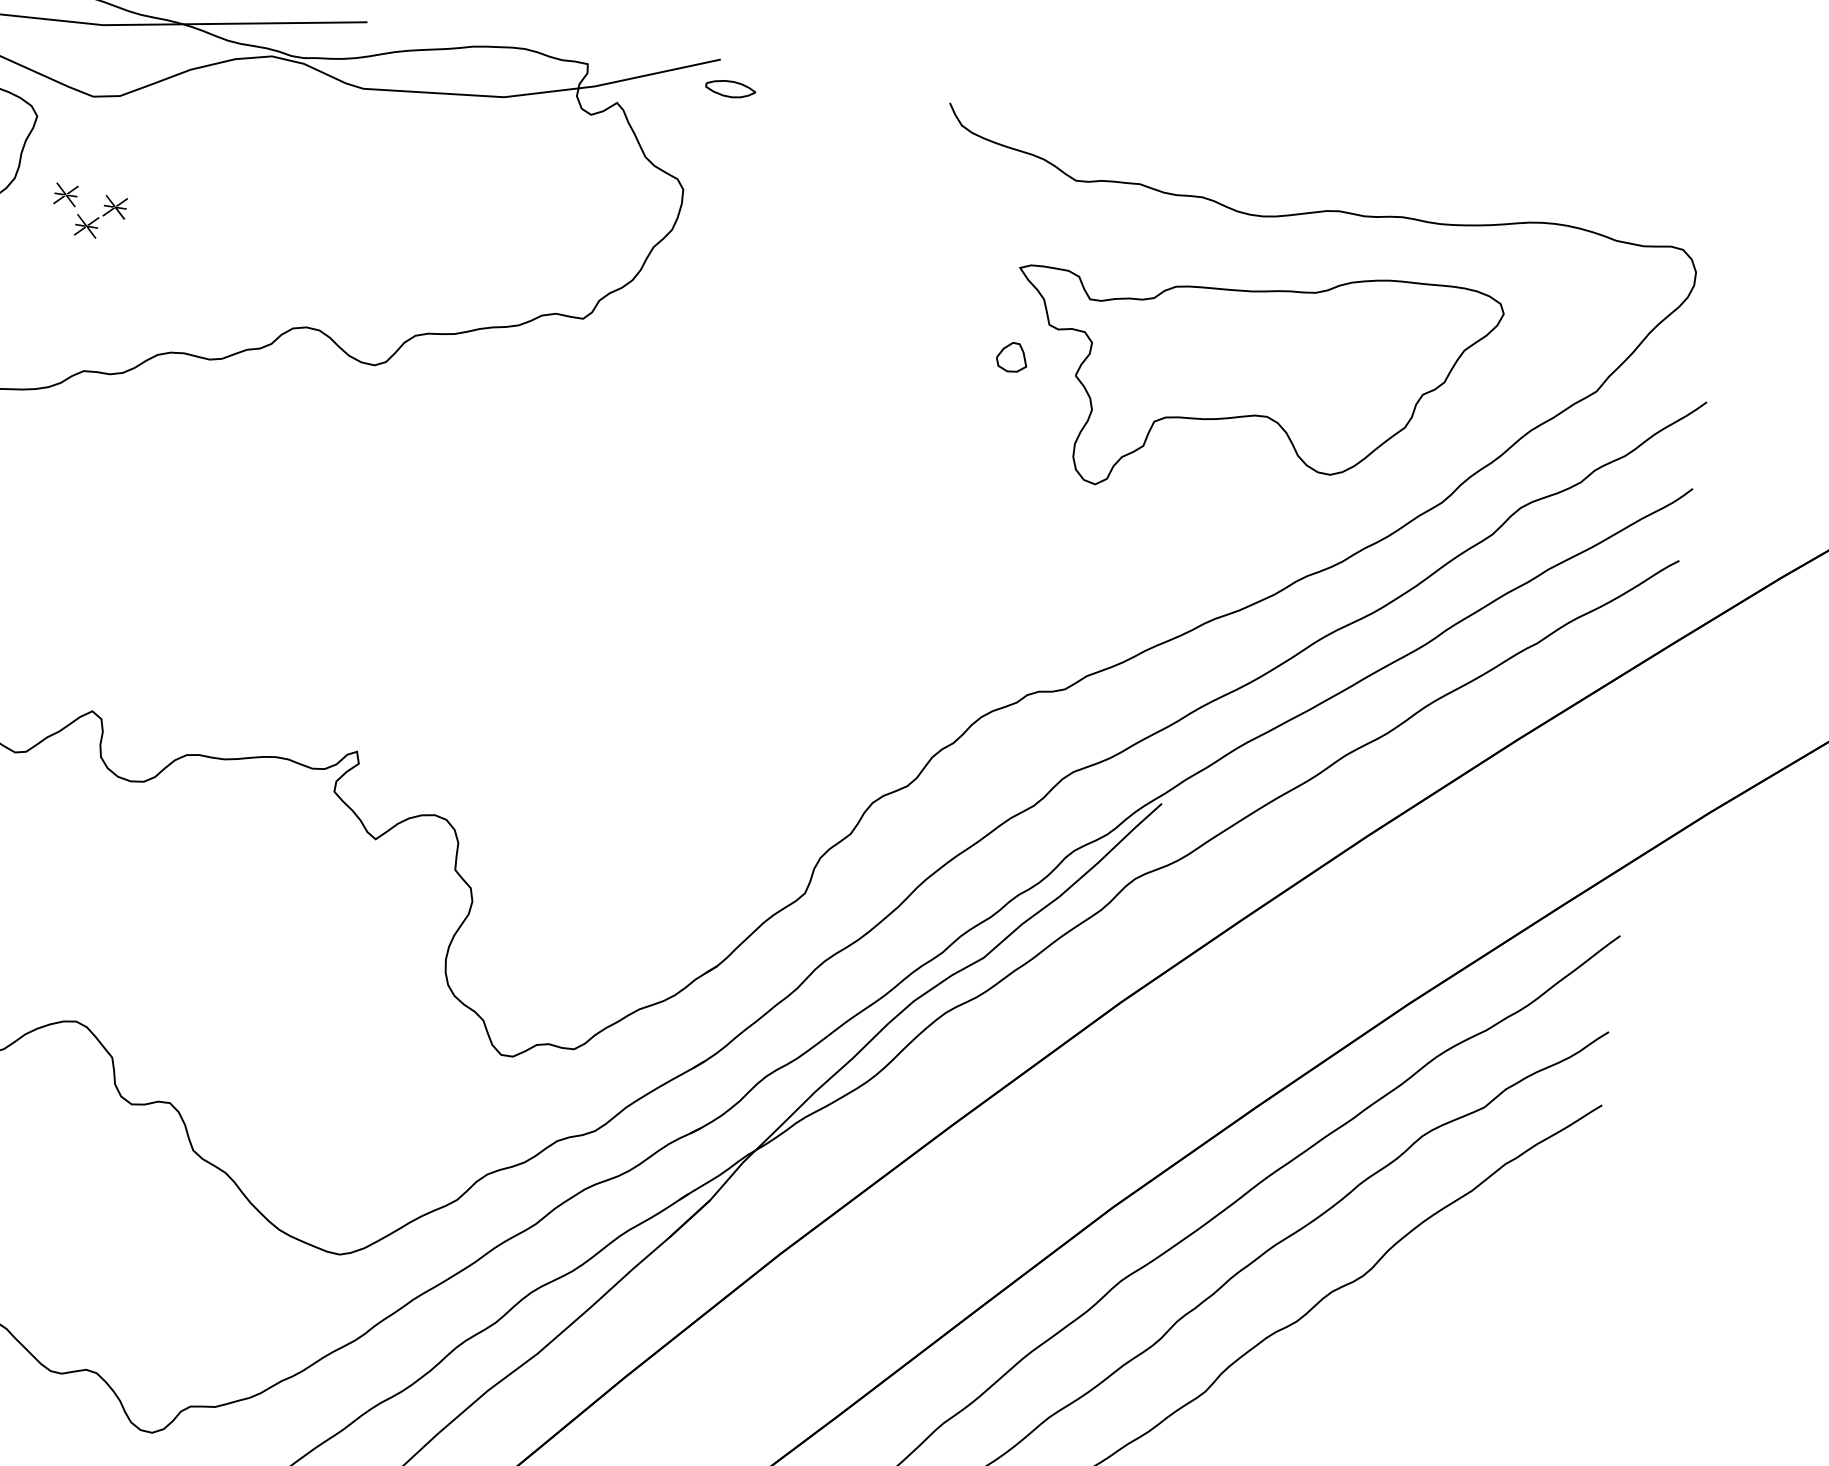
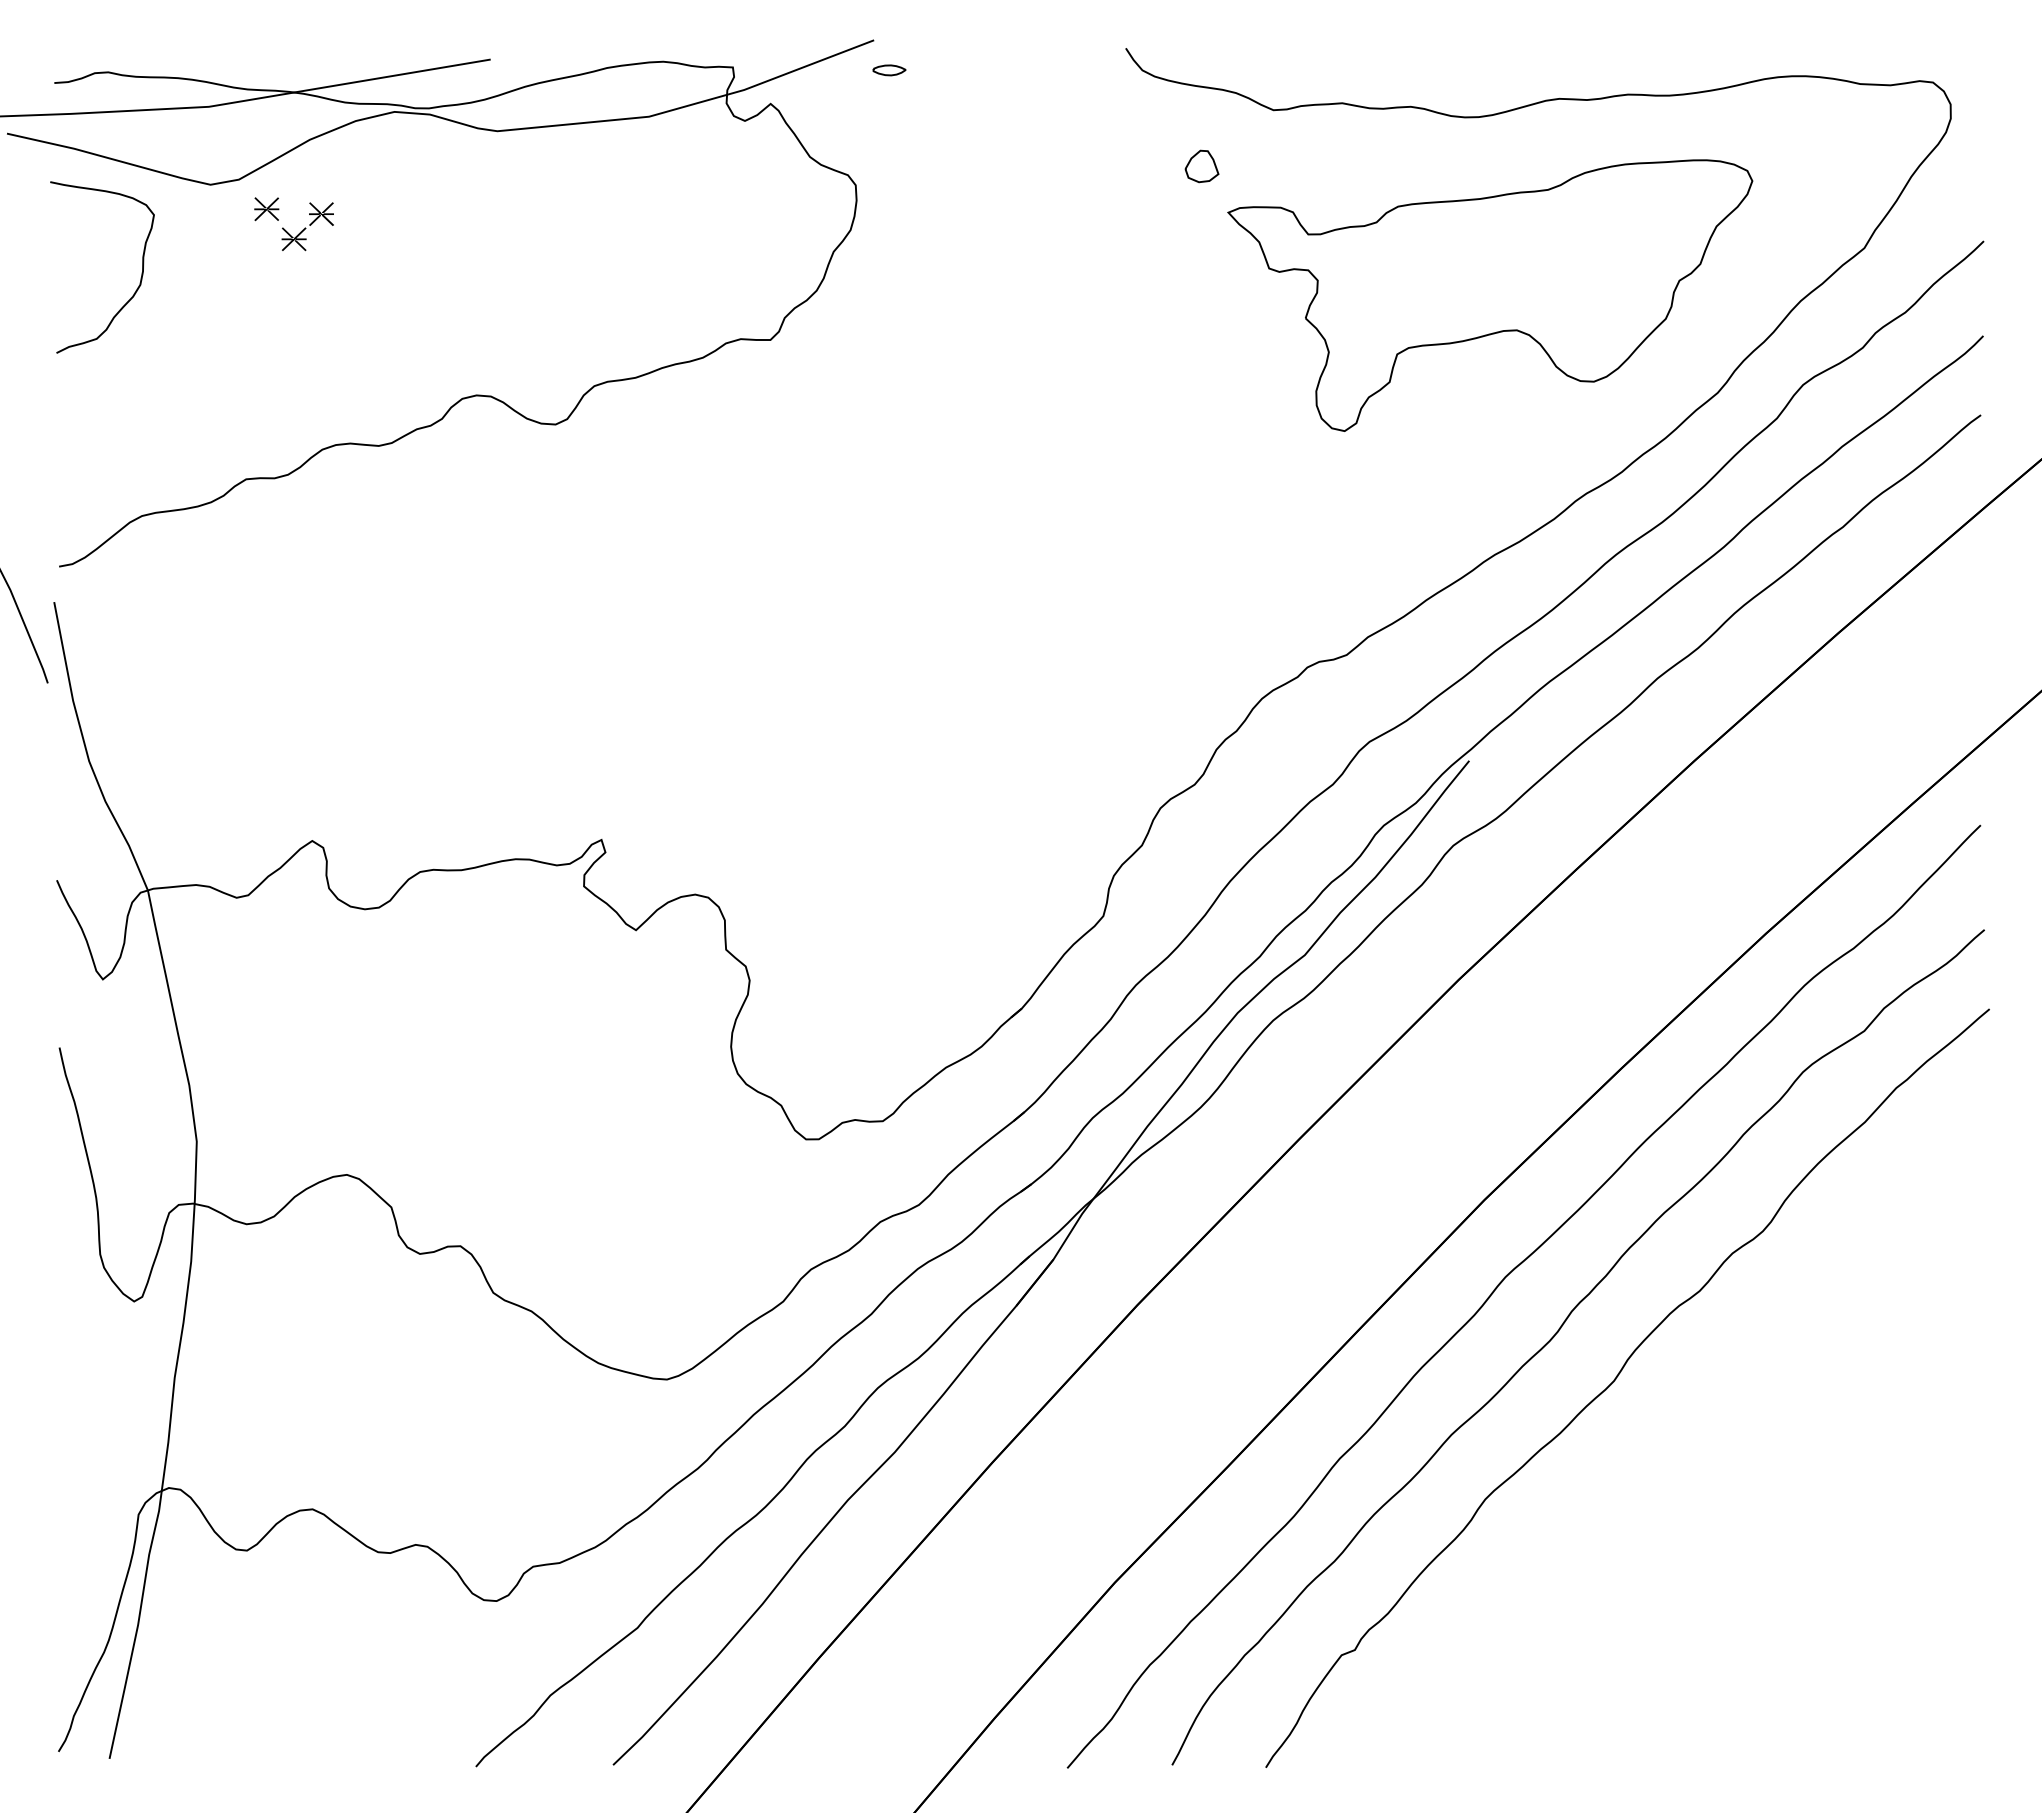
part: (730, 89) -> (889, 70), size x0.6
part: (80, 217) -> (286, 230), moved
part: (1011, 357) -> (1201, 166), moved

